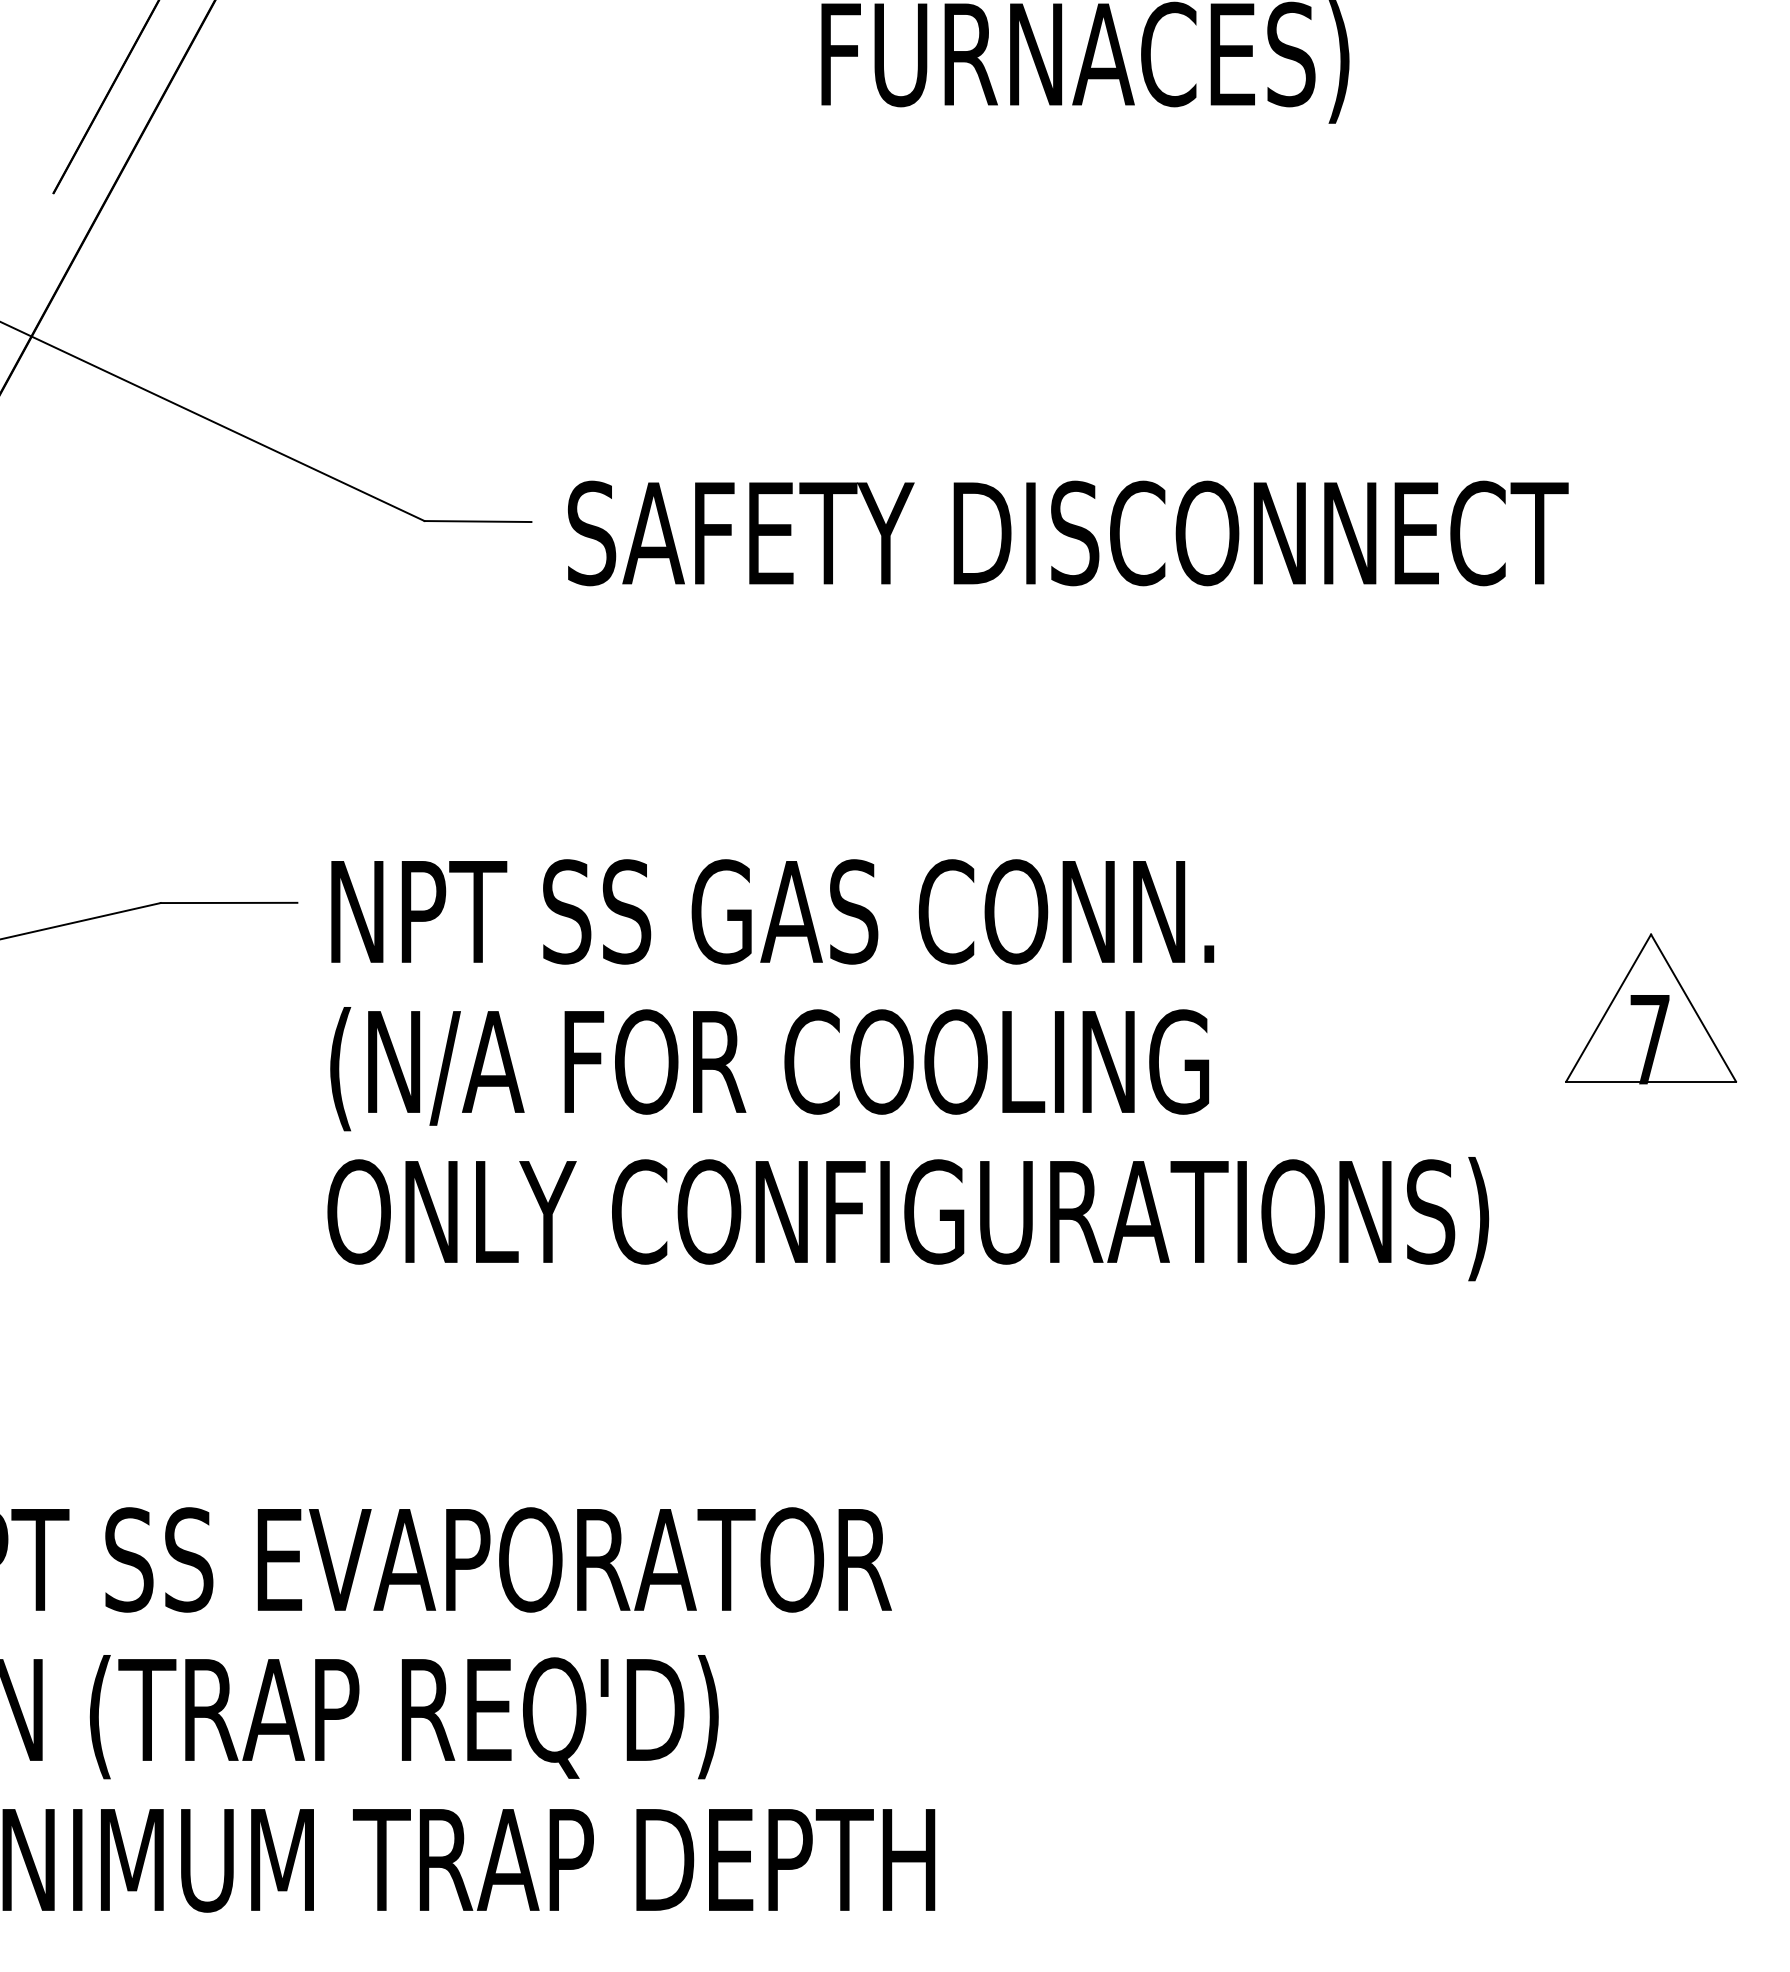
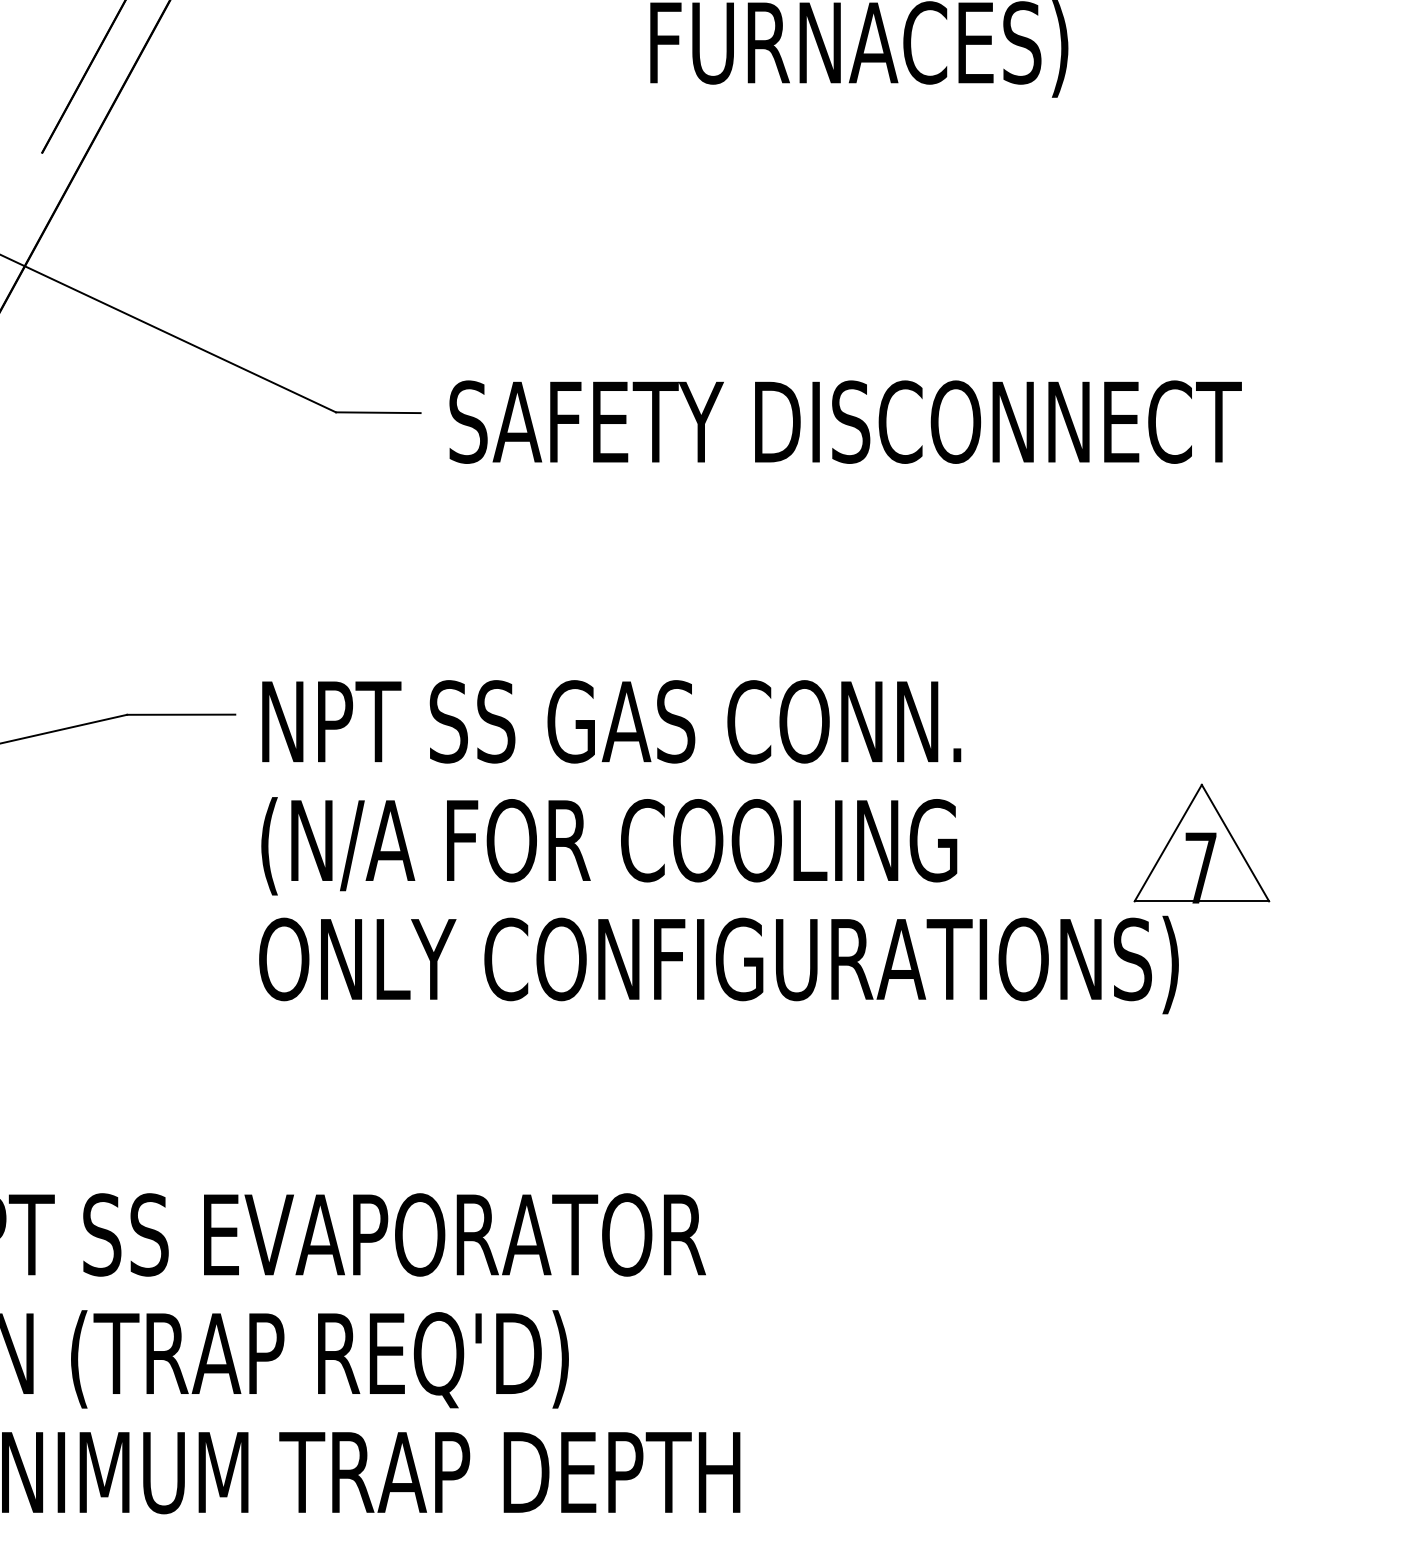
part: (1651, 1008) -> (1202, 843), moved

